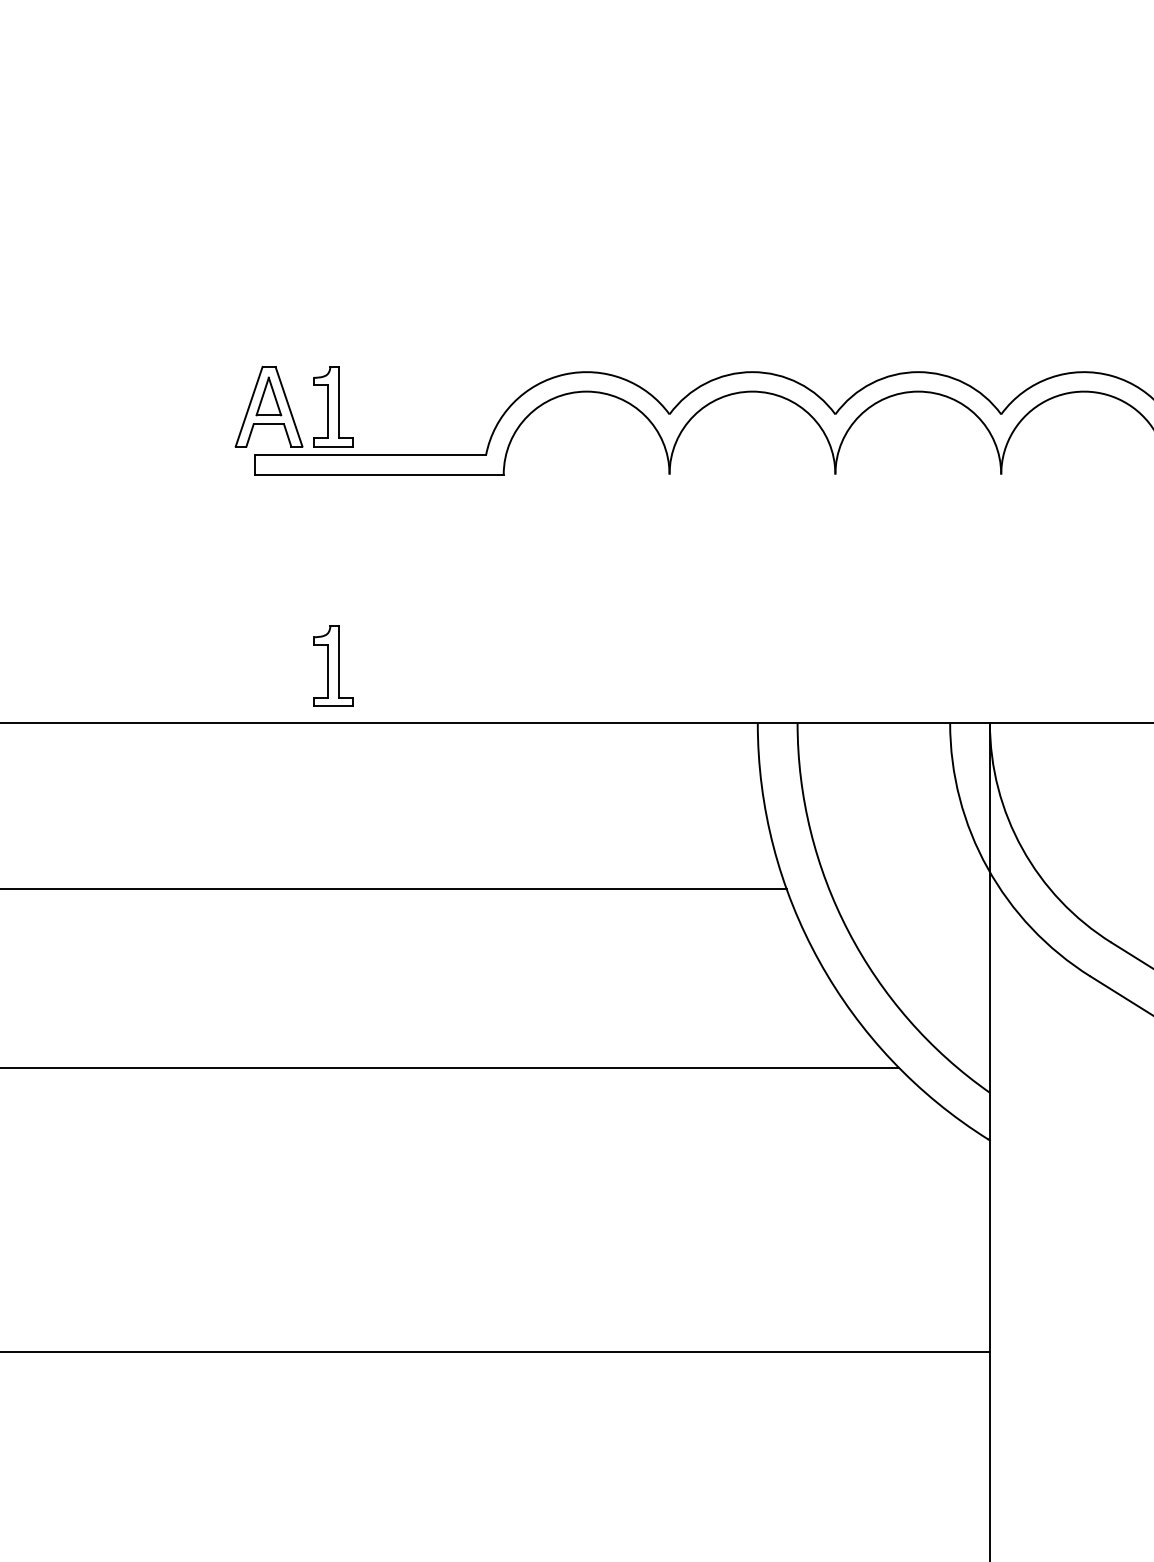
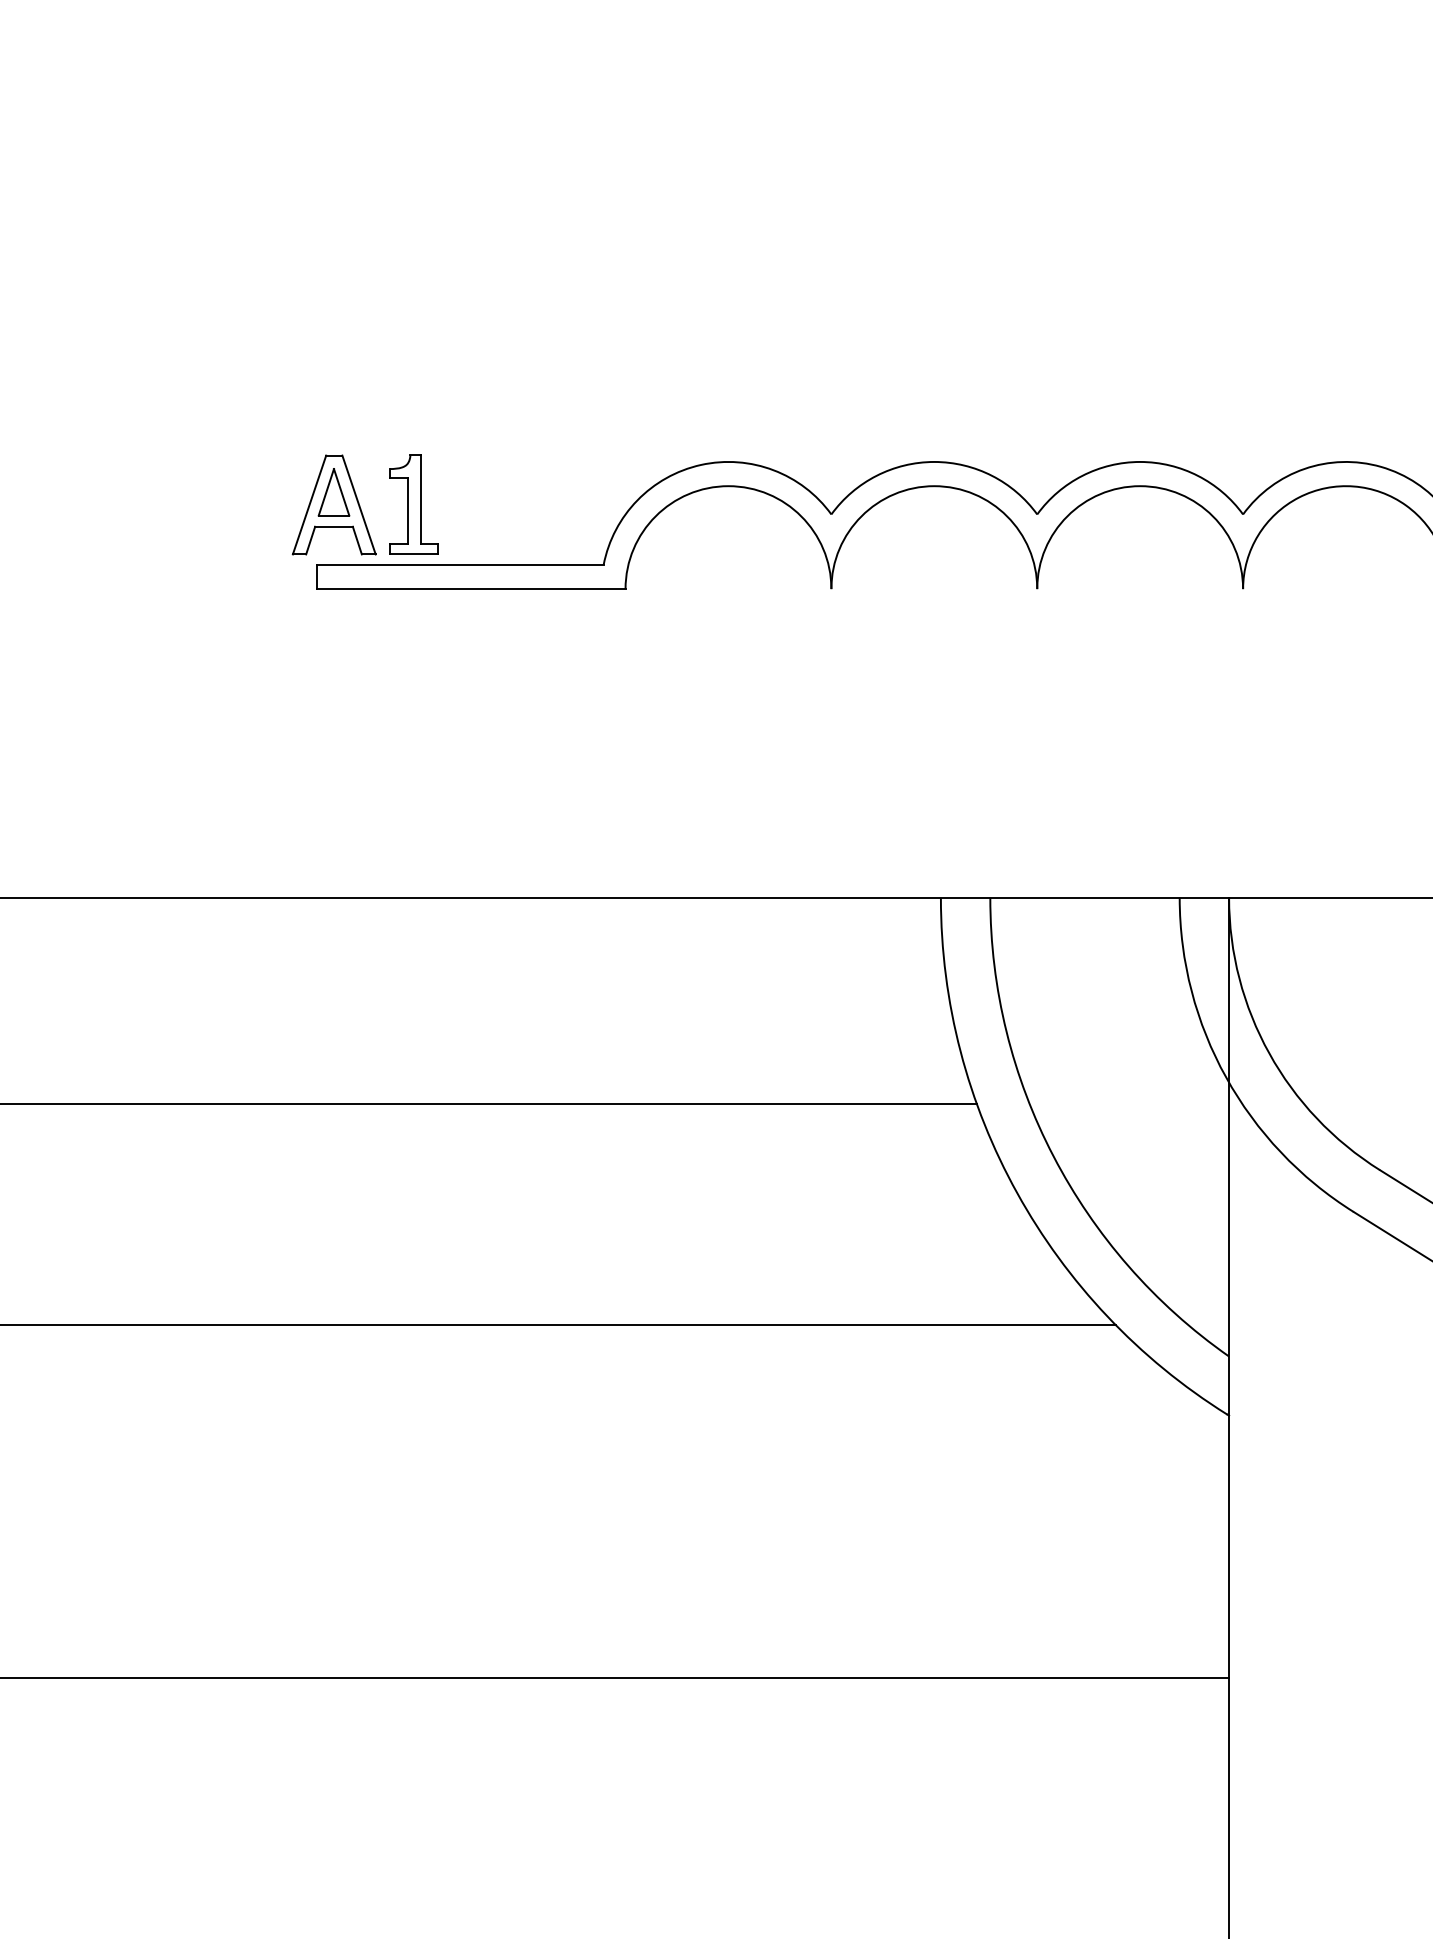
part: (332, 665) -> (413, 826), removed

